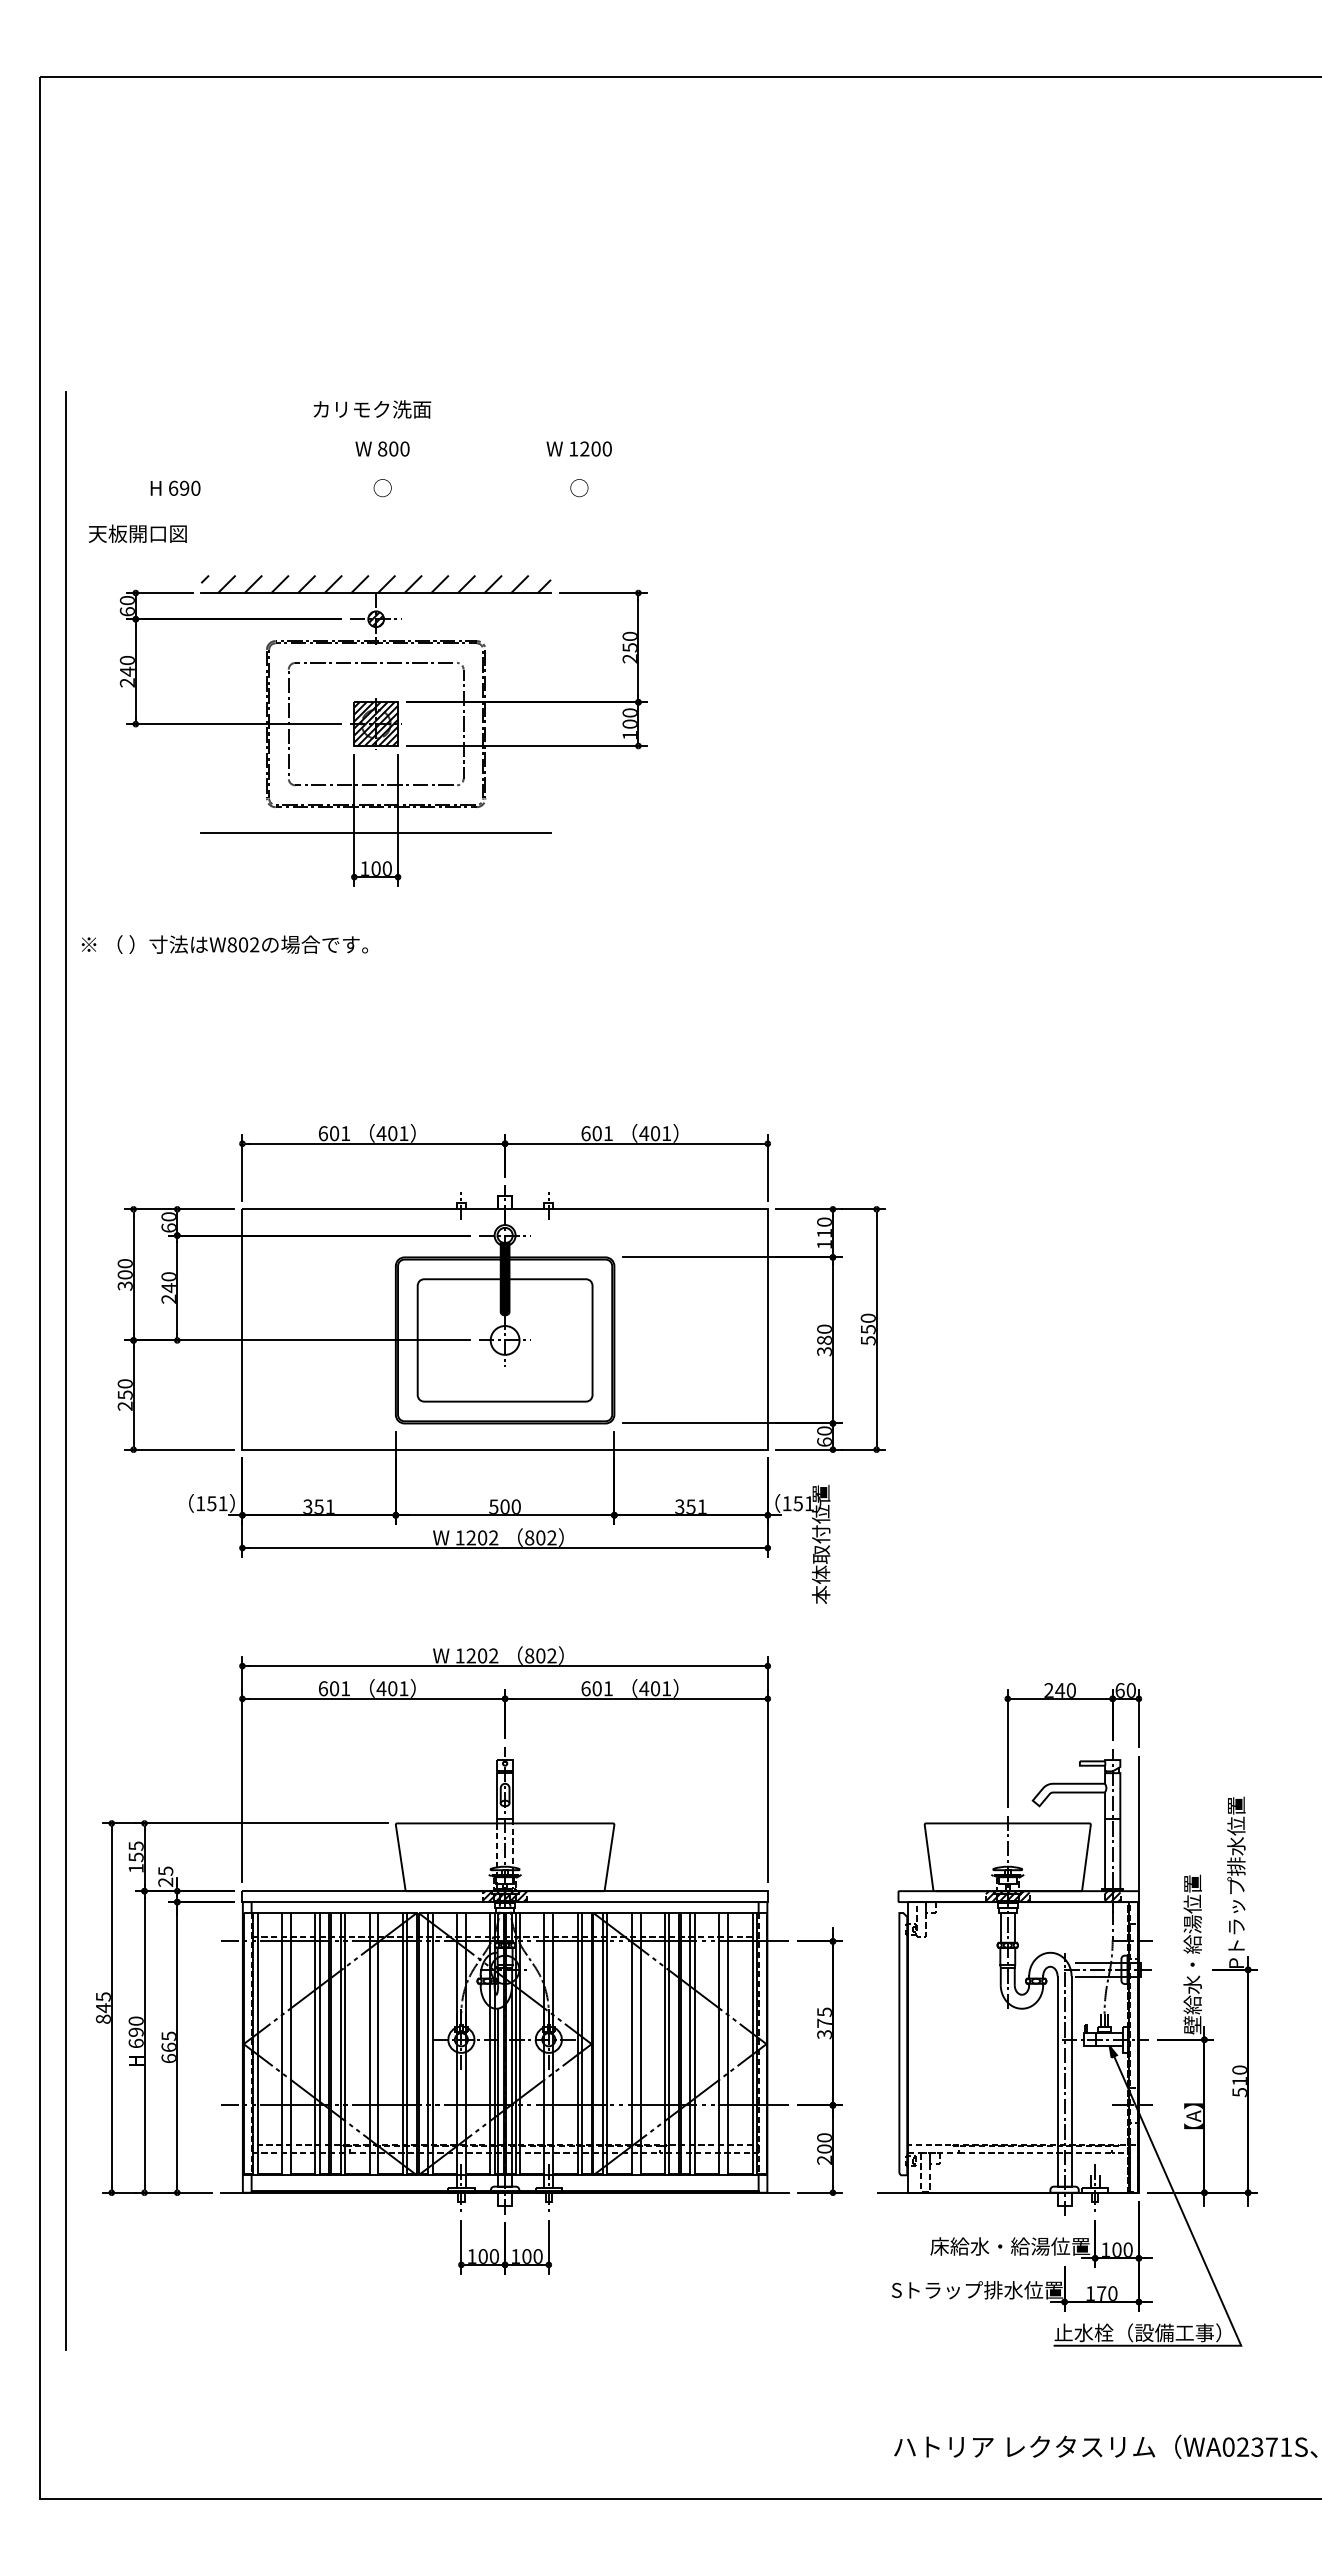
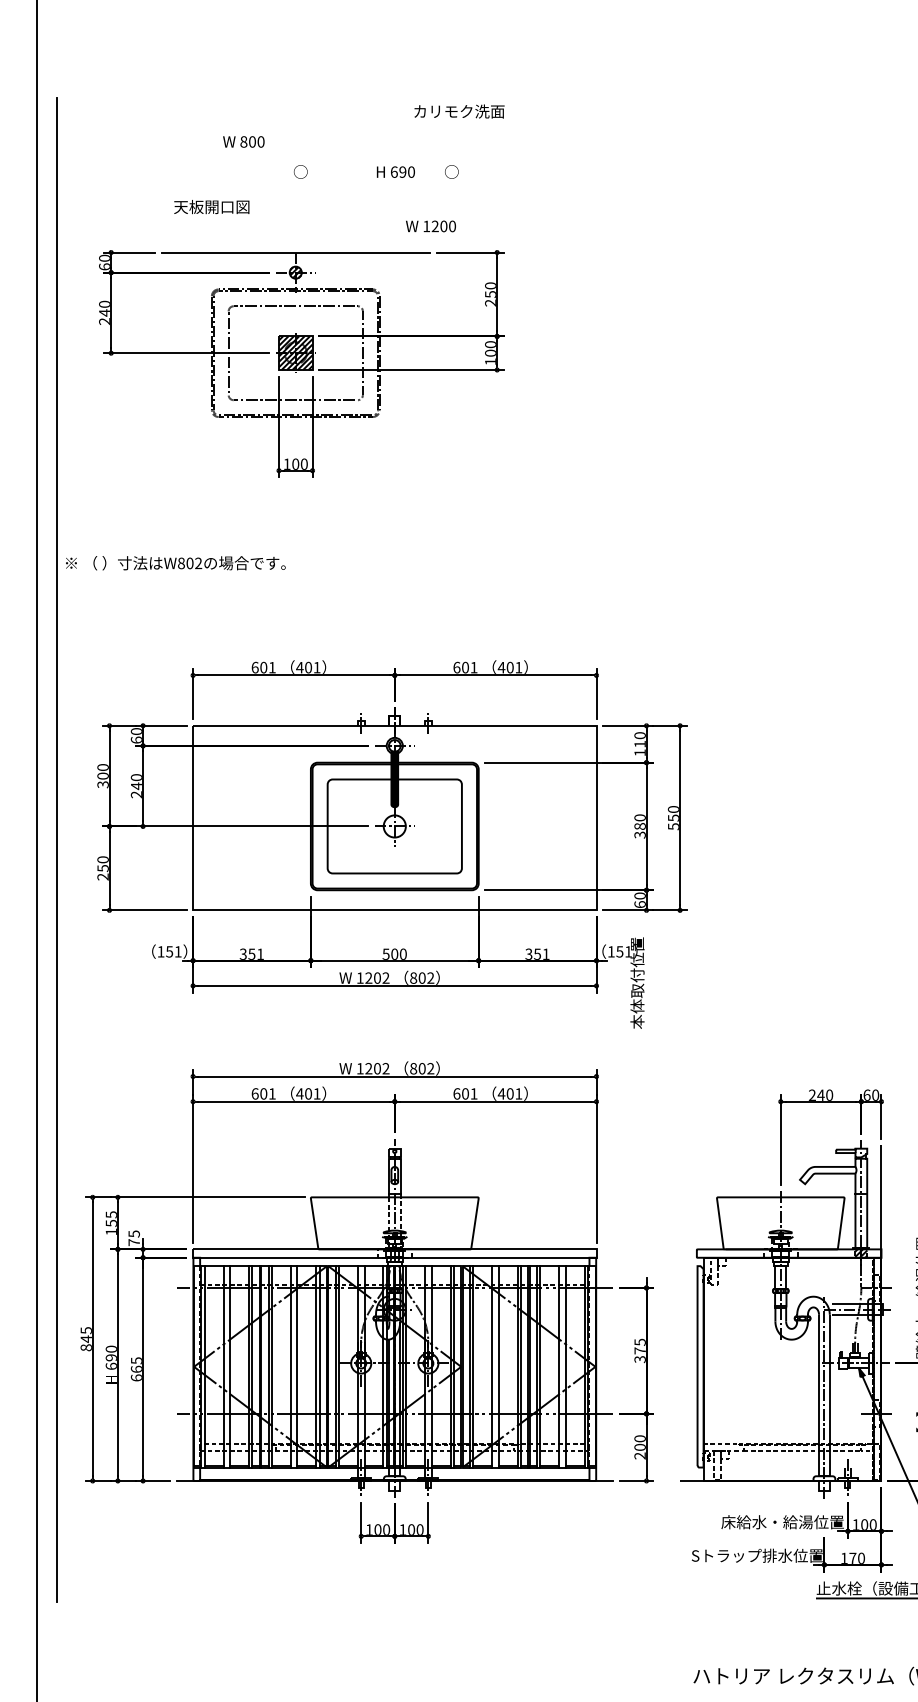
text: (372, 409) -> (459, 111), moved
text: (382, 448) -> (243, 141), moved
text: (578, 448) -> (430, 226), moved
text: (175, 487) -> (395, 171), moved
text: (137, 533) -> (211, 206), moved
hatch: (376, 584) -> (296, 245), removed
line: (376, 833) -> (296, 437), removed
text: (224, 944) -> (175, 563), moved
text: (165, 1881) -> (134, 1241), 25 -> 75
hatch: (504, 1896) -> (394, 1253), removed
hatch: (1007, 1896) -> (780, 1253), removed

